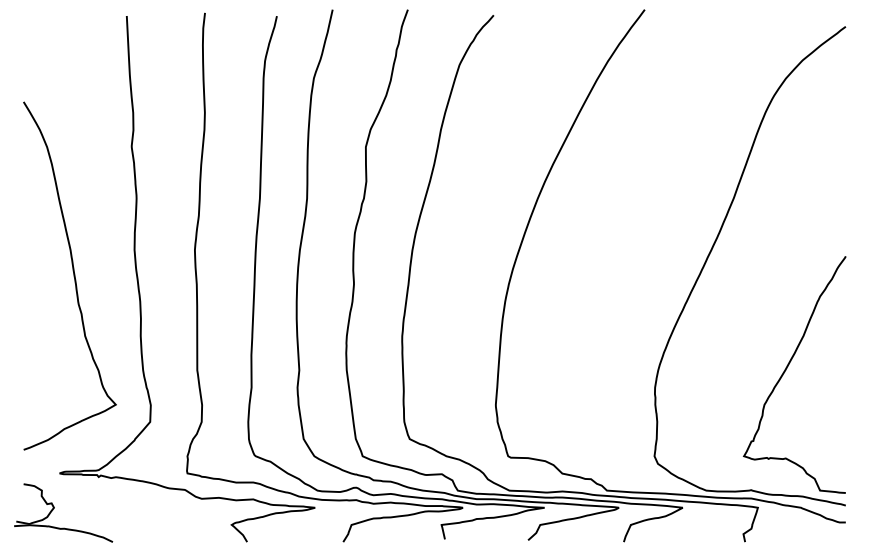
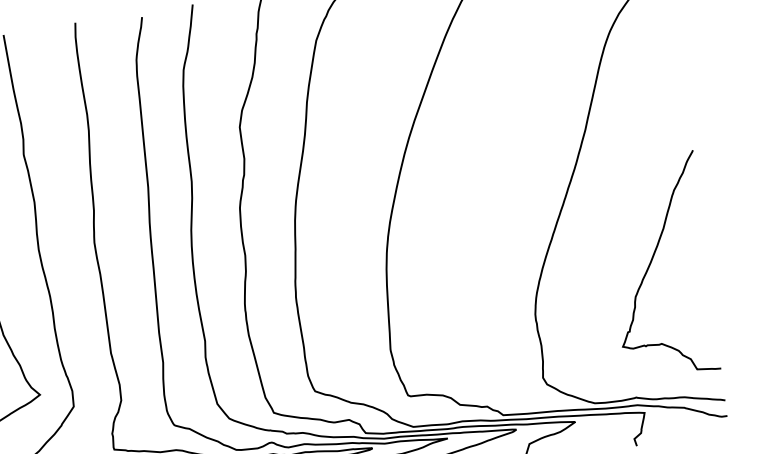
curve: (786, 370) -> (651, 262), moved

